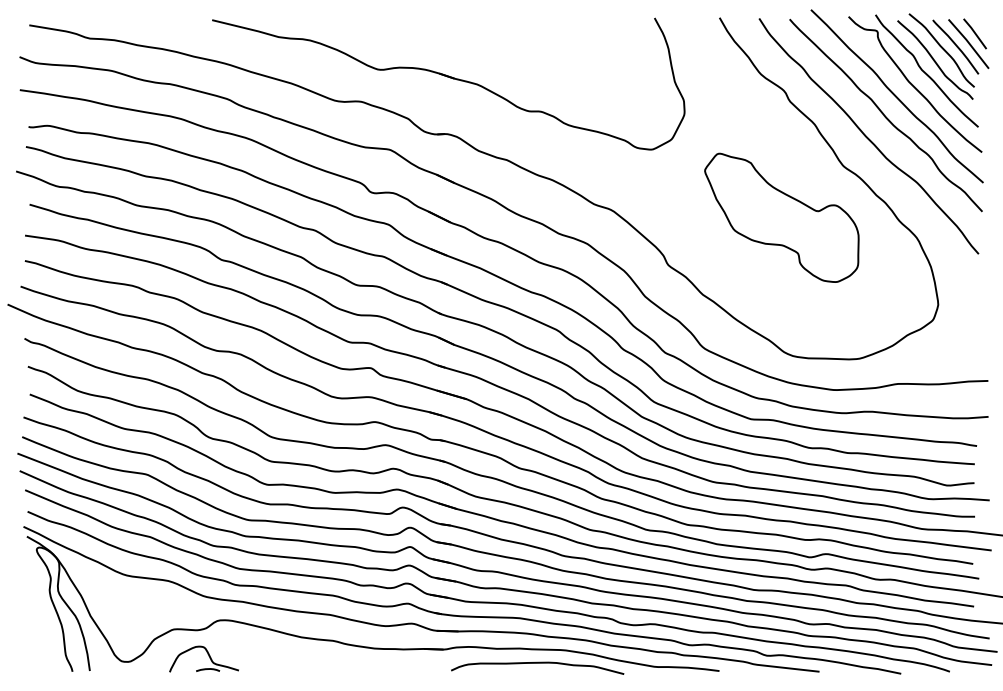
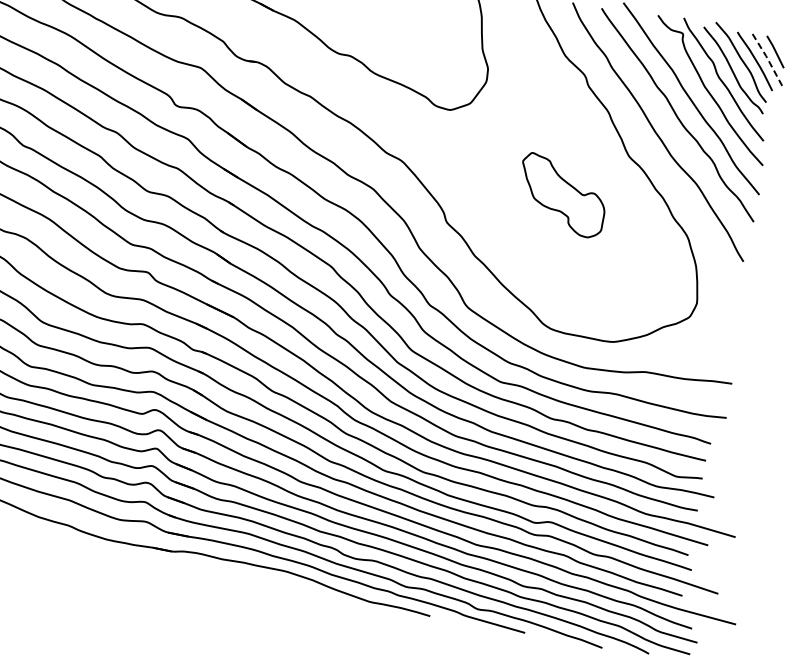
line: (969, 43) -> (768, 60), solid -> dashed
part: (781, 217) -> (562, 195), size x0.6
curve: (537, 663) -> (258, 579), removed

